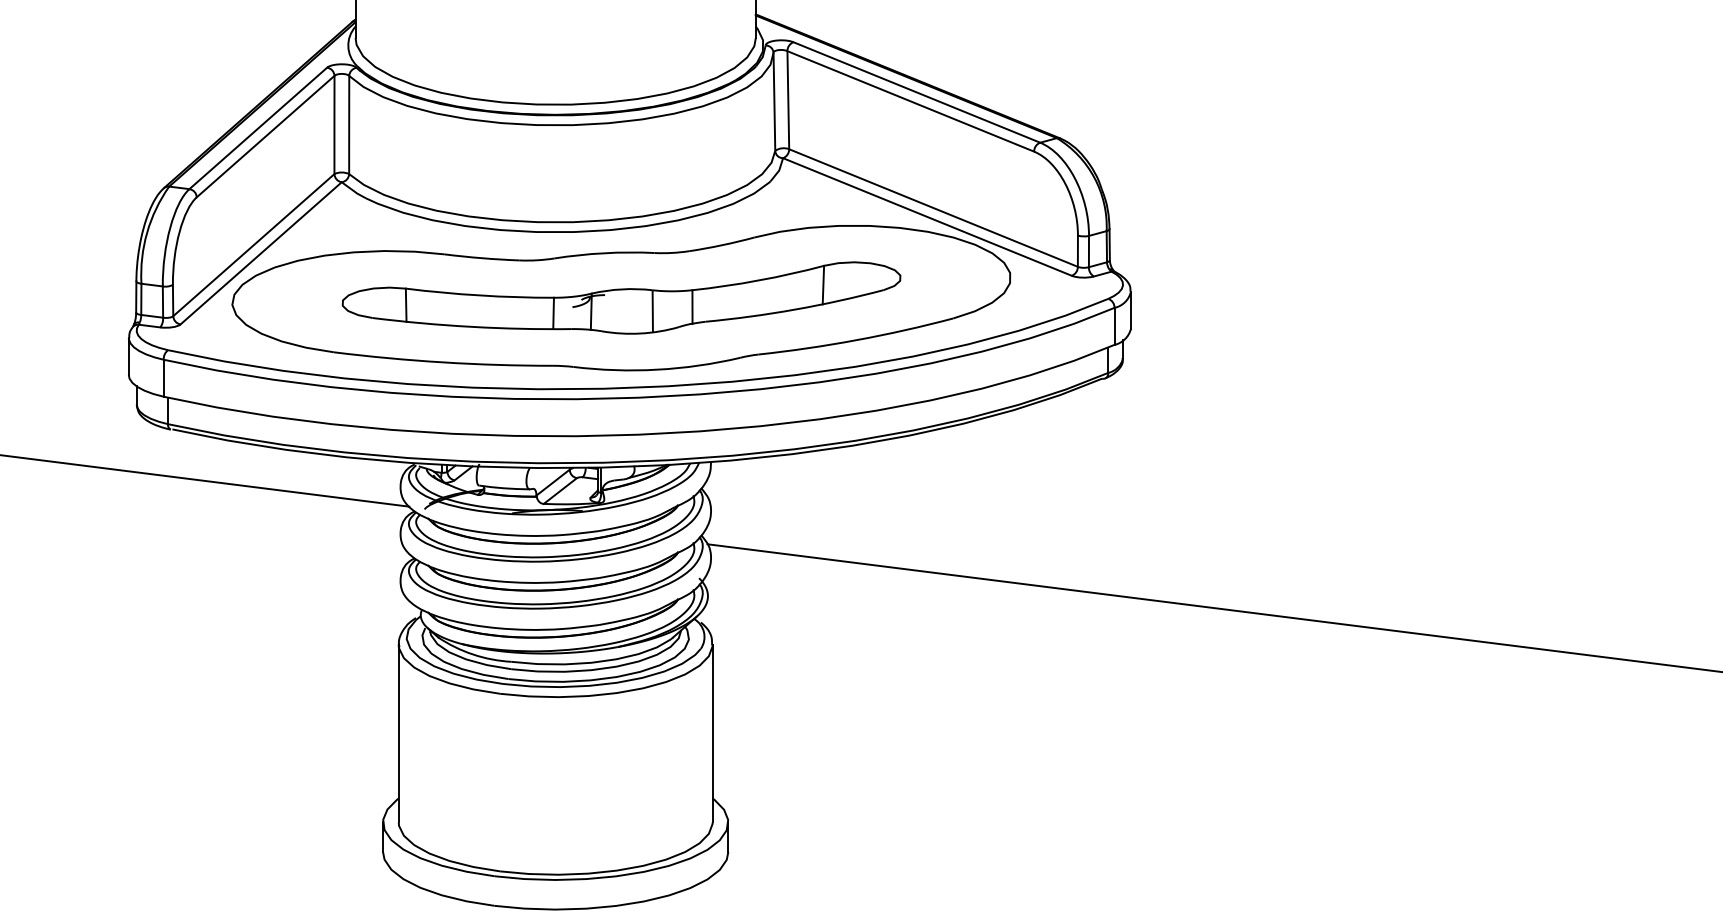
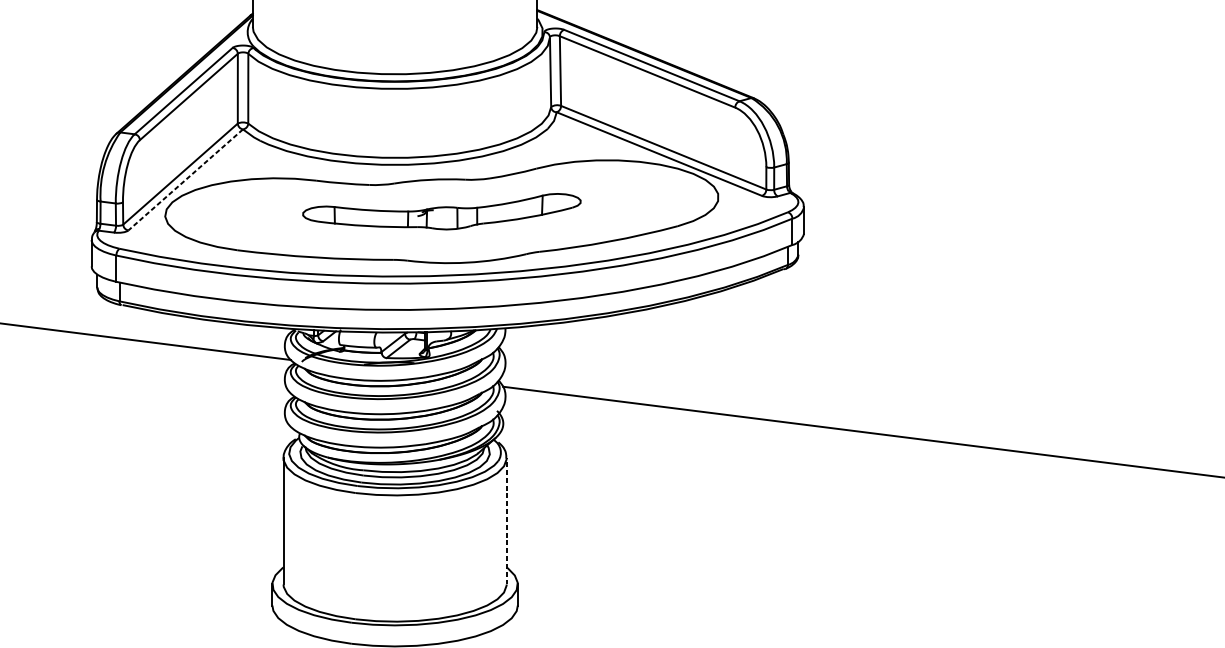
line: (260, 253) -> (185, 180), solid -> dashed
part: (621, 297) -> (441, 211), size x0.7
line: (712, 733) -> (506, 521), solid -> dashed

